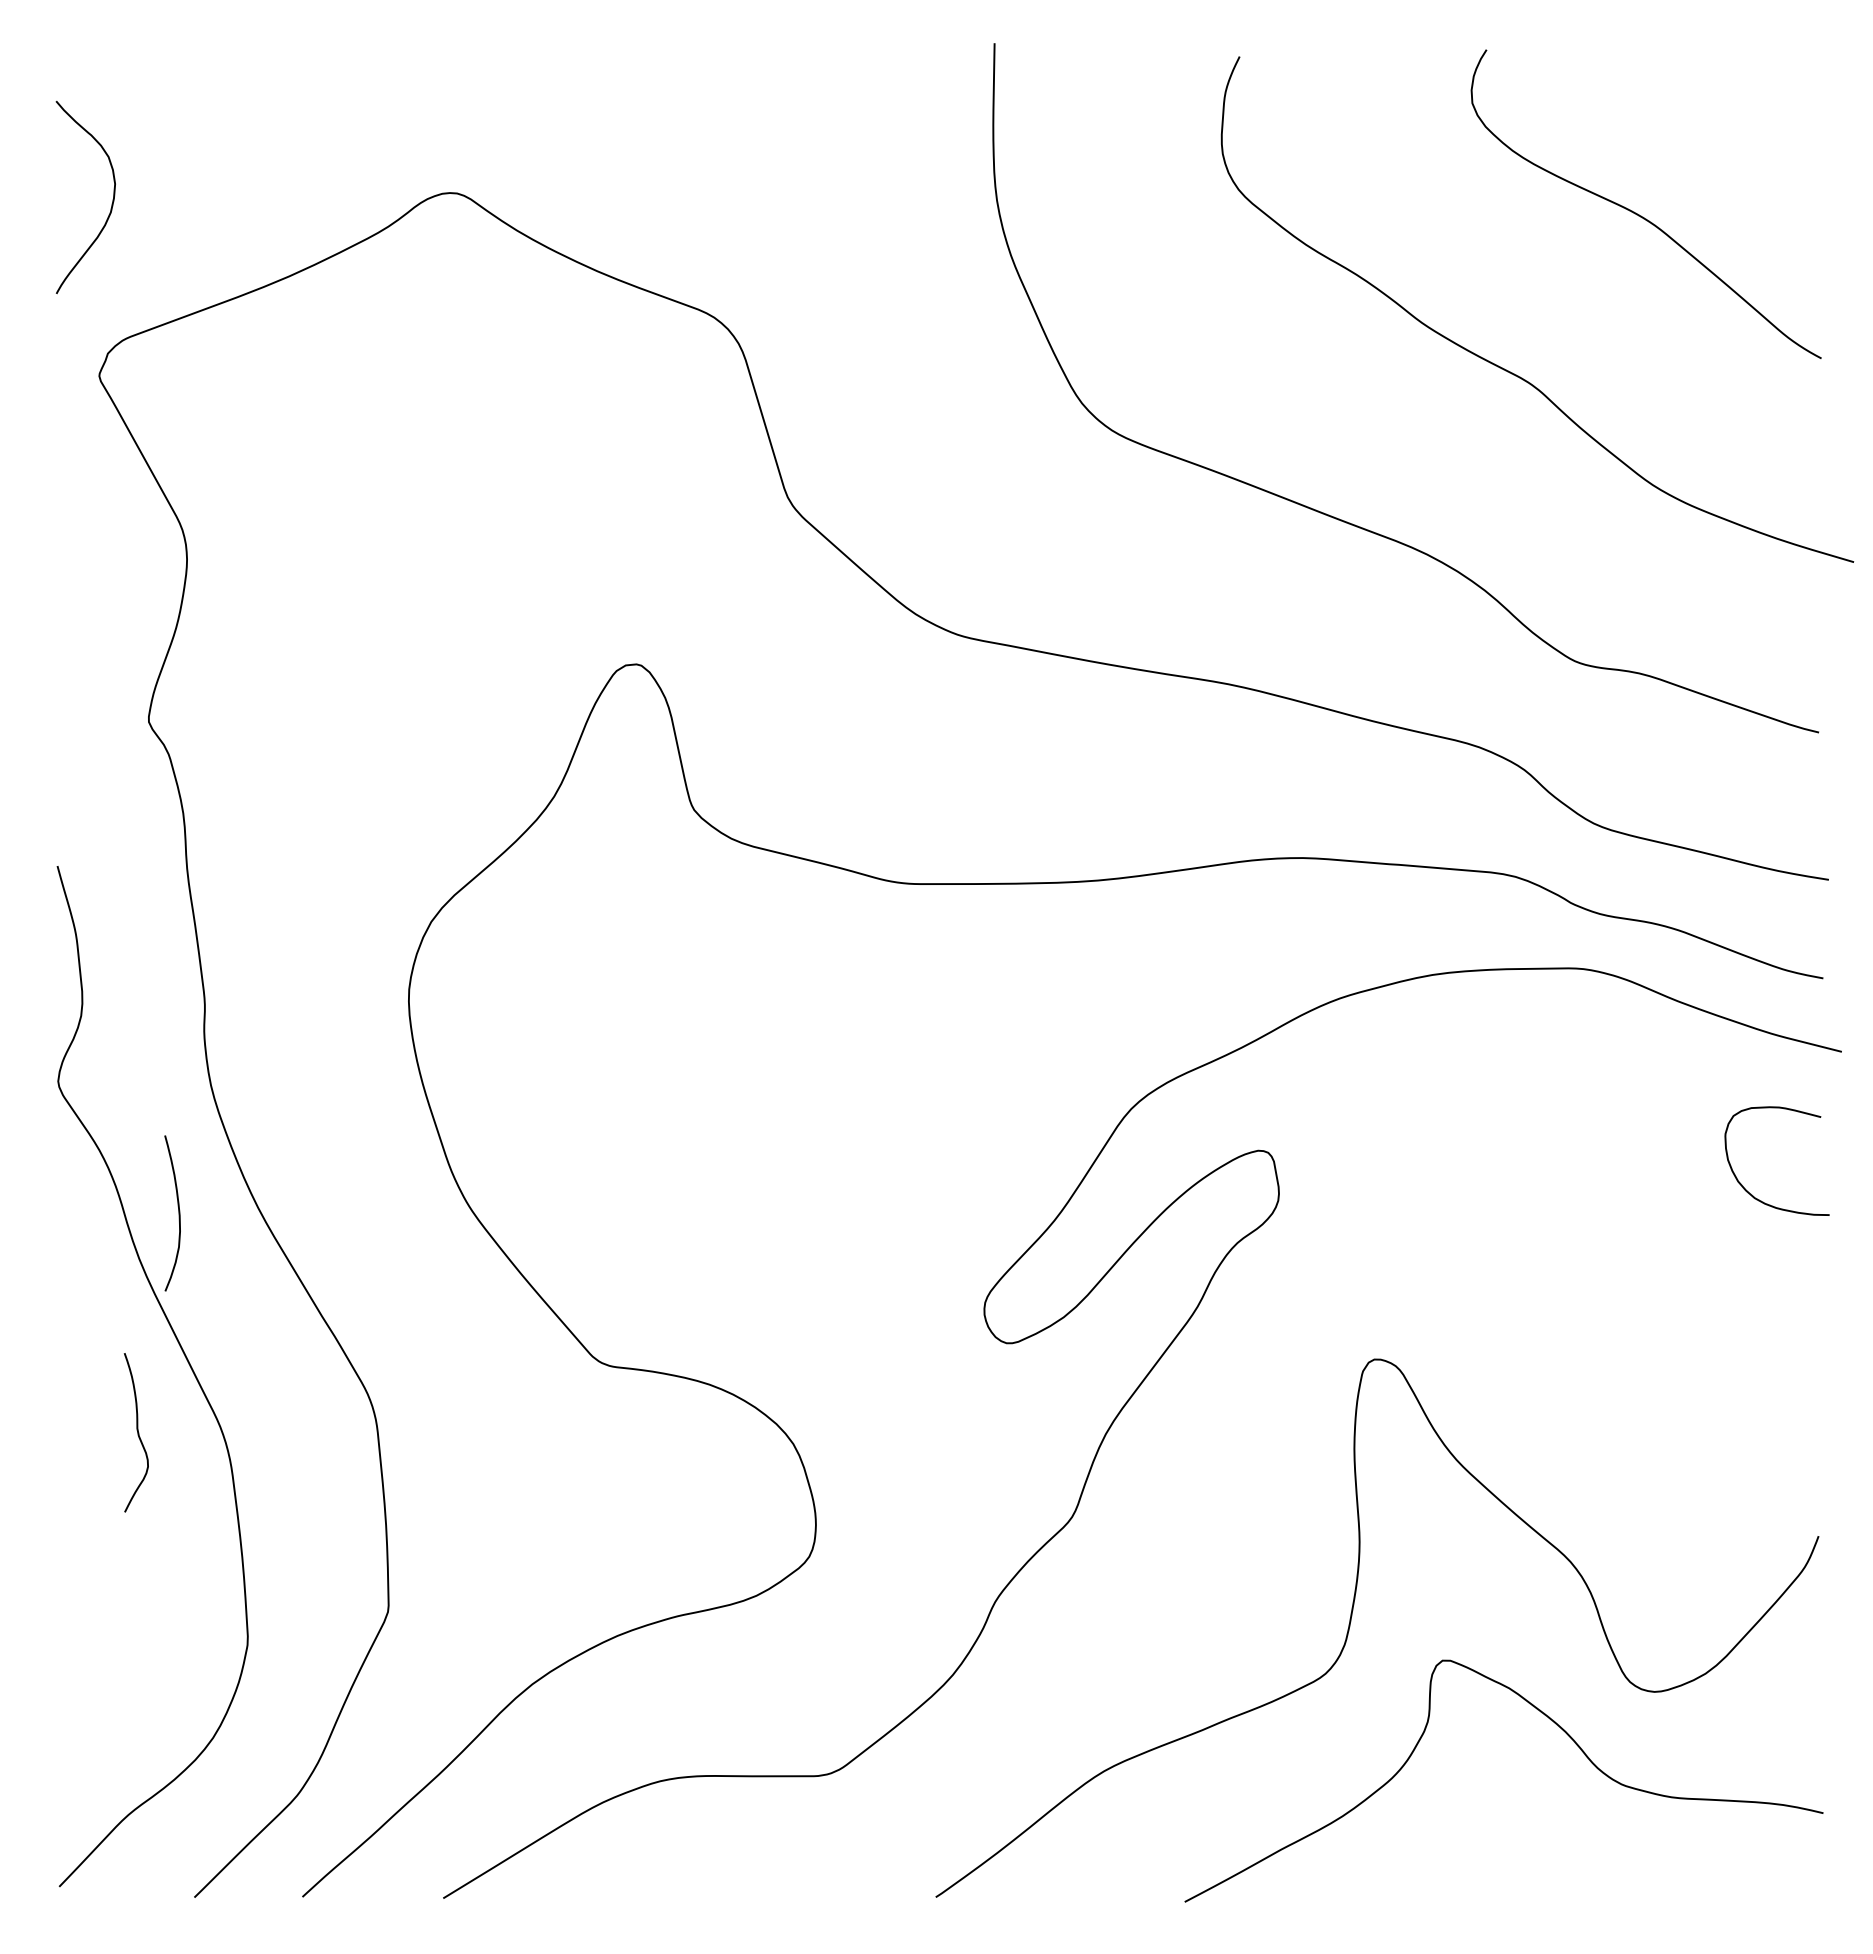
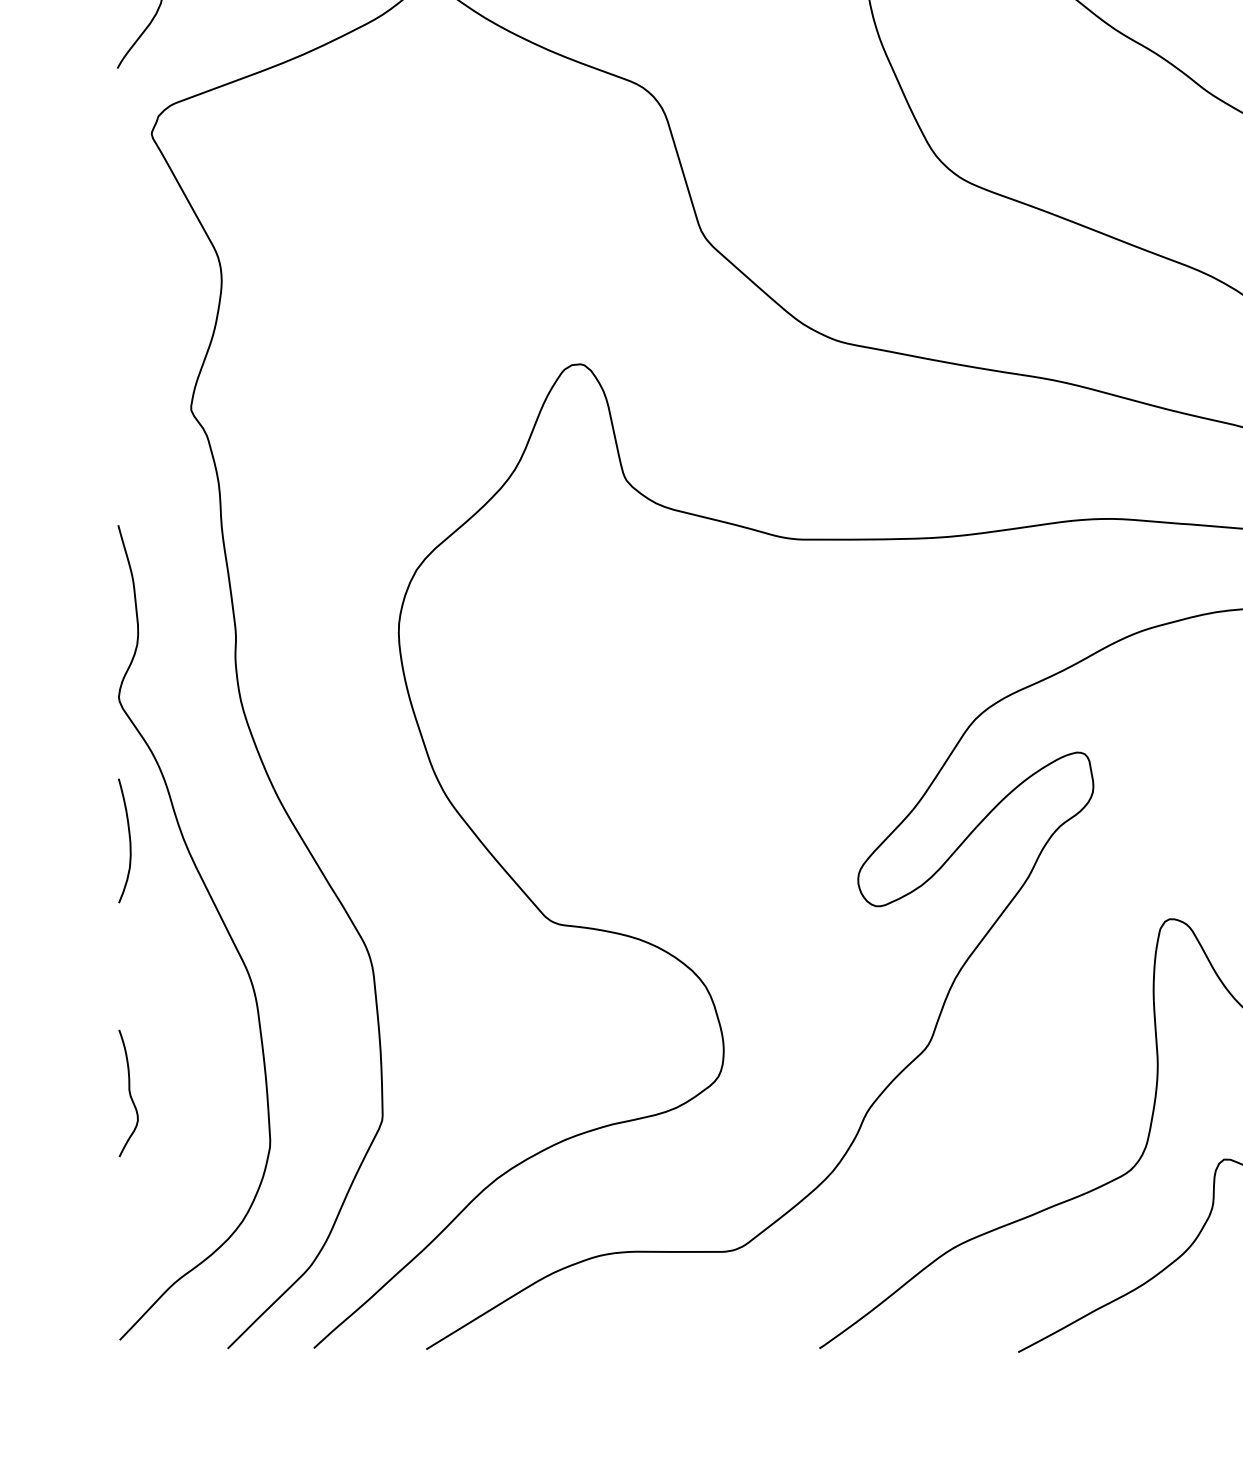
curve: (178, 1213) -> (129, 840), moved
curve: (137, 1432) -> (129, 1093), moved

